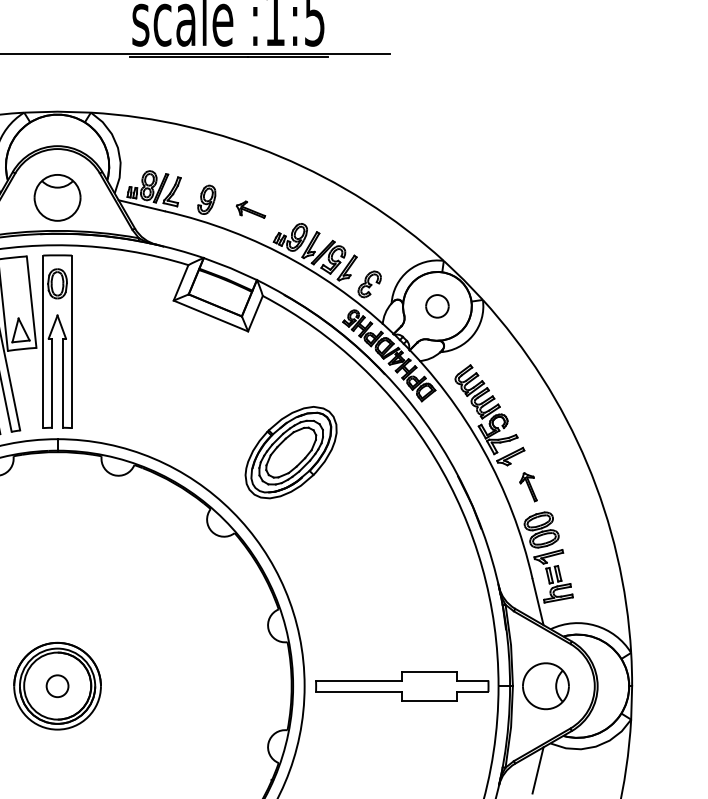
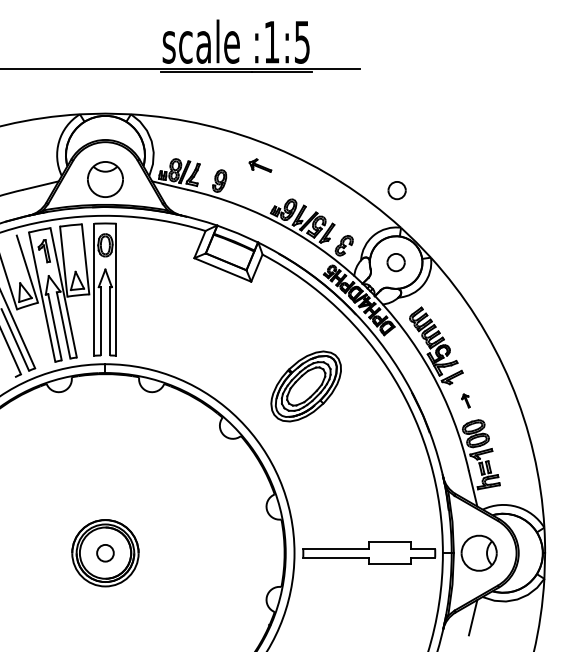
part: (251, 209) -> (260, 165), moved
part: (437, 212) -> (396, 190), added
part: (290, 452) -> (305, 386), moved
part: (528, 486) -> (465, 400), size x0.6

